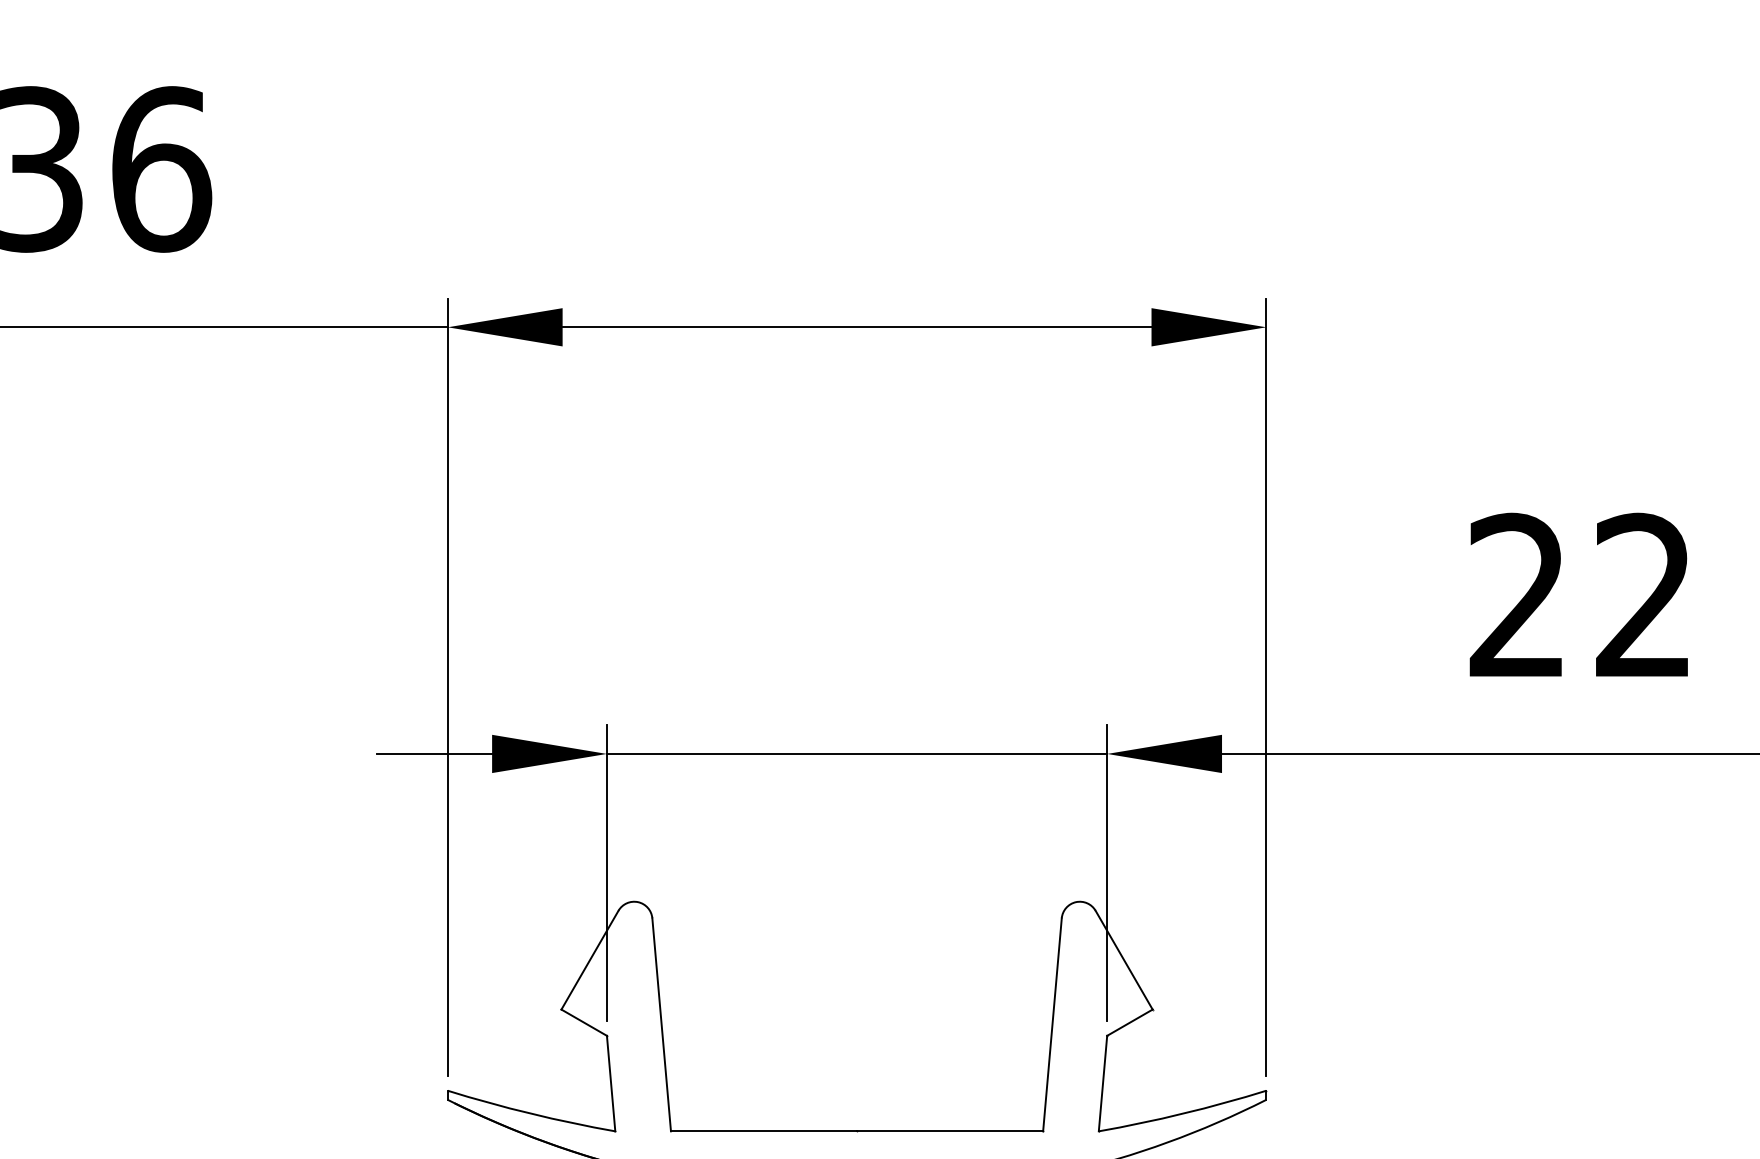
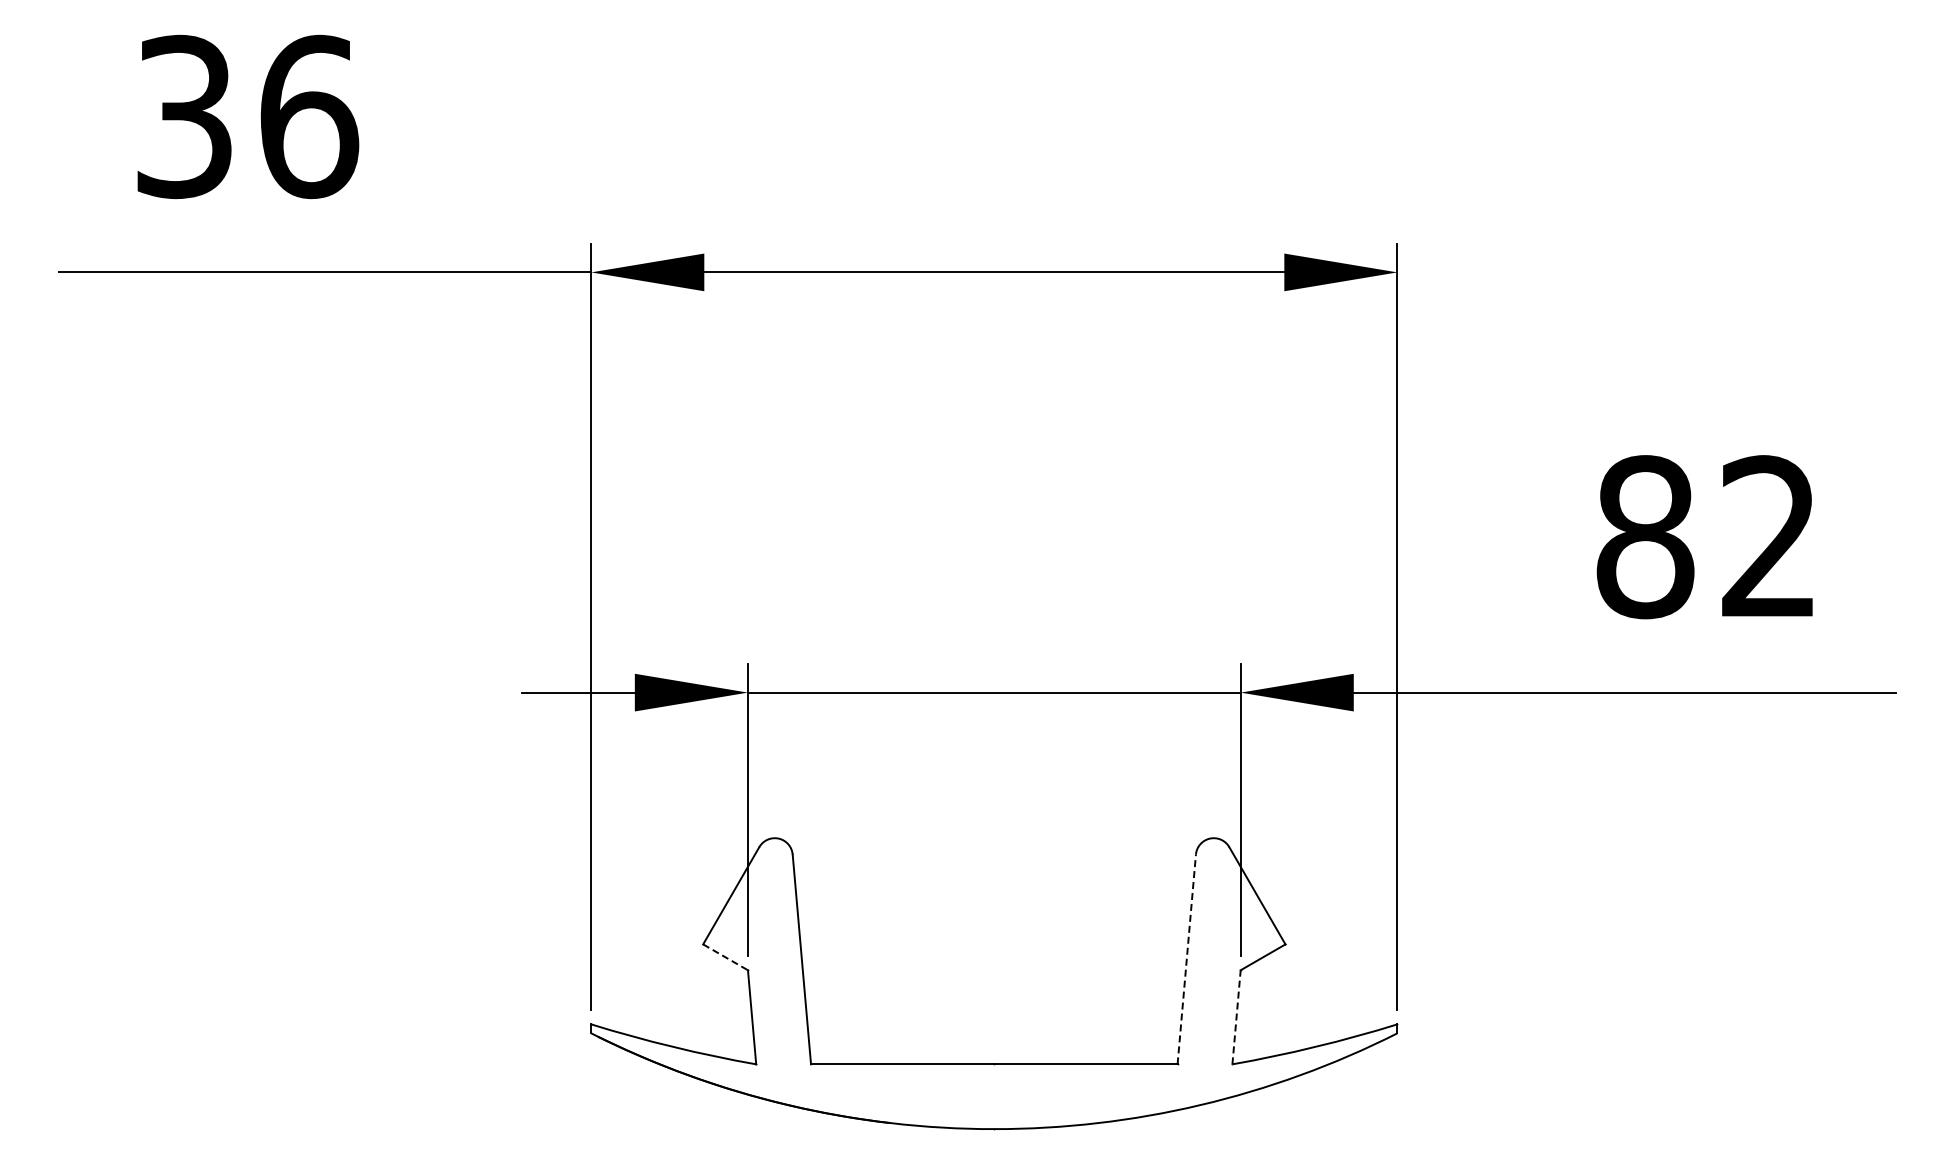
text: (1518, 596) -> (1645, 537), 22 -> 82
line: (584, 1022) -> (725, 957), solid -> dashed
line: (1052, 1023) -> (1186, 958), solid -> dashed
line: (1102, 1082) -> (1236, 1016), solid -> dashed

